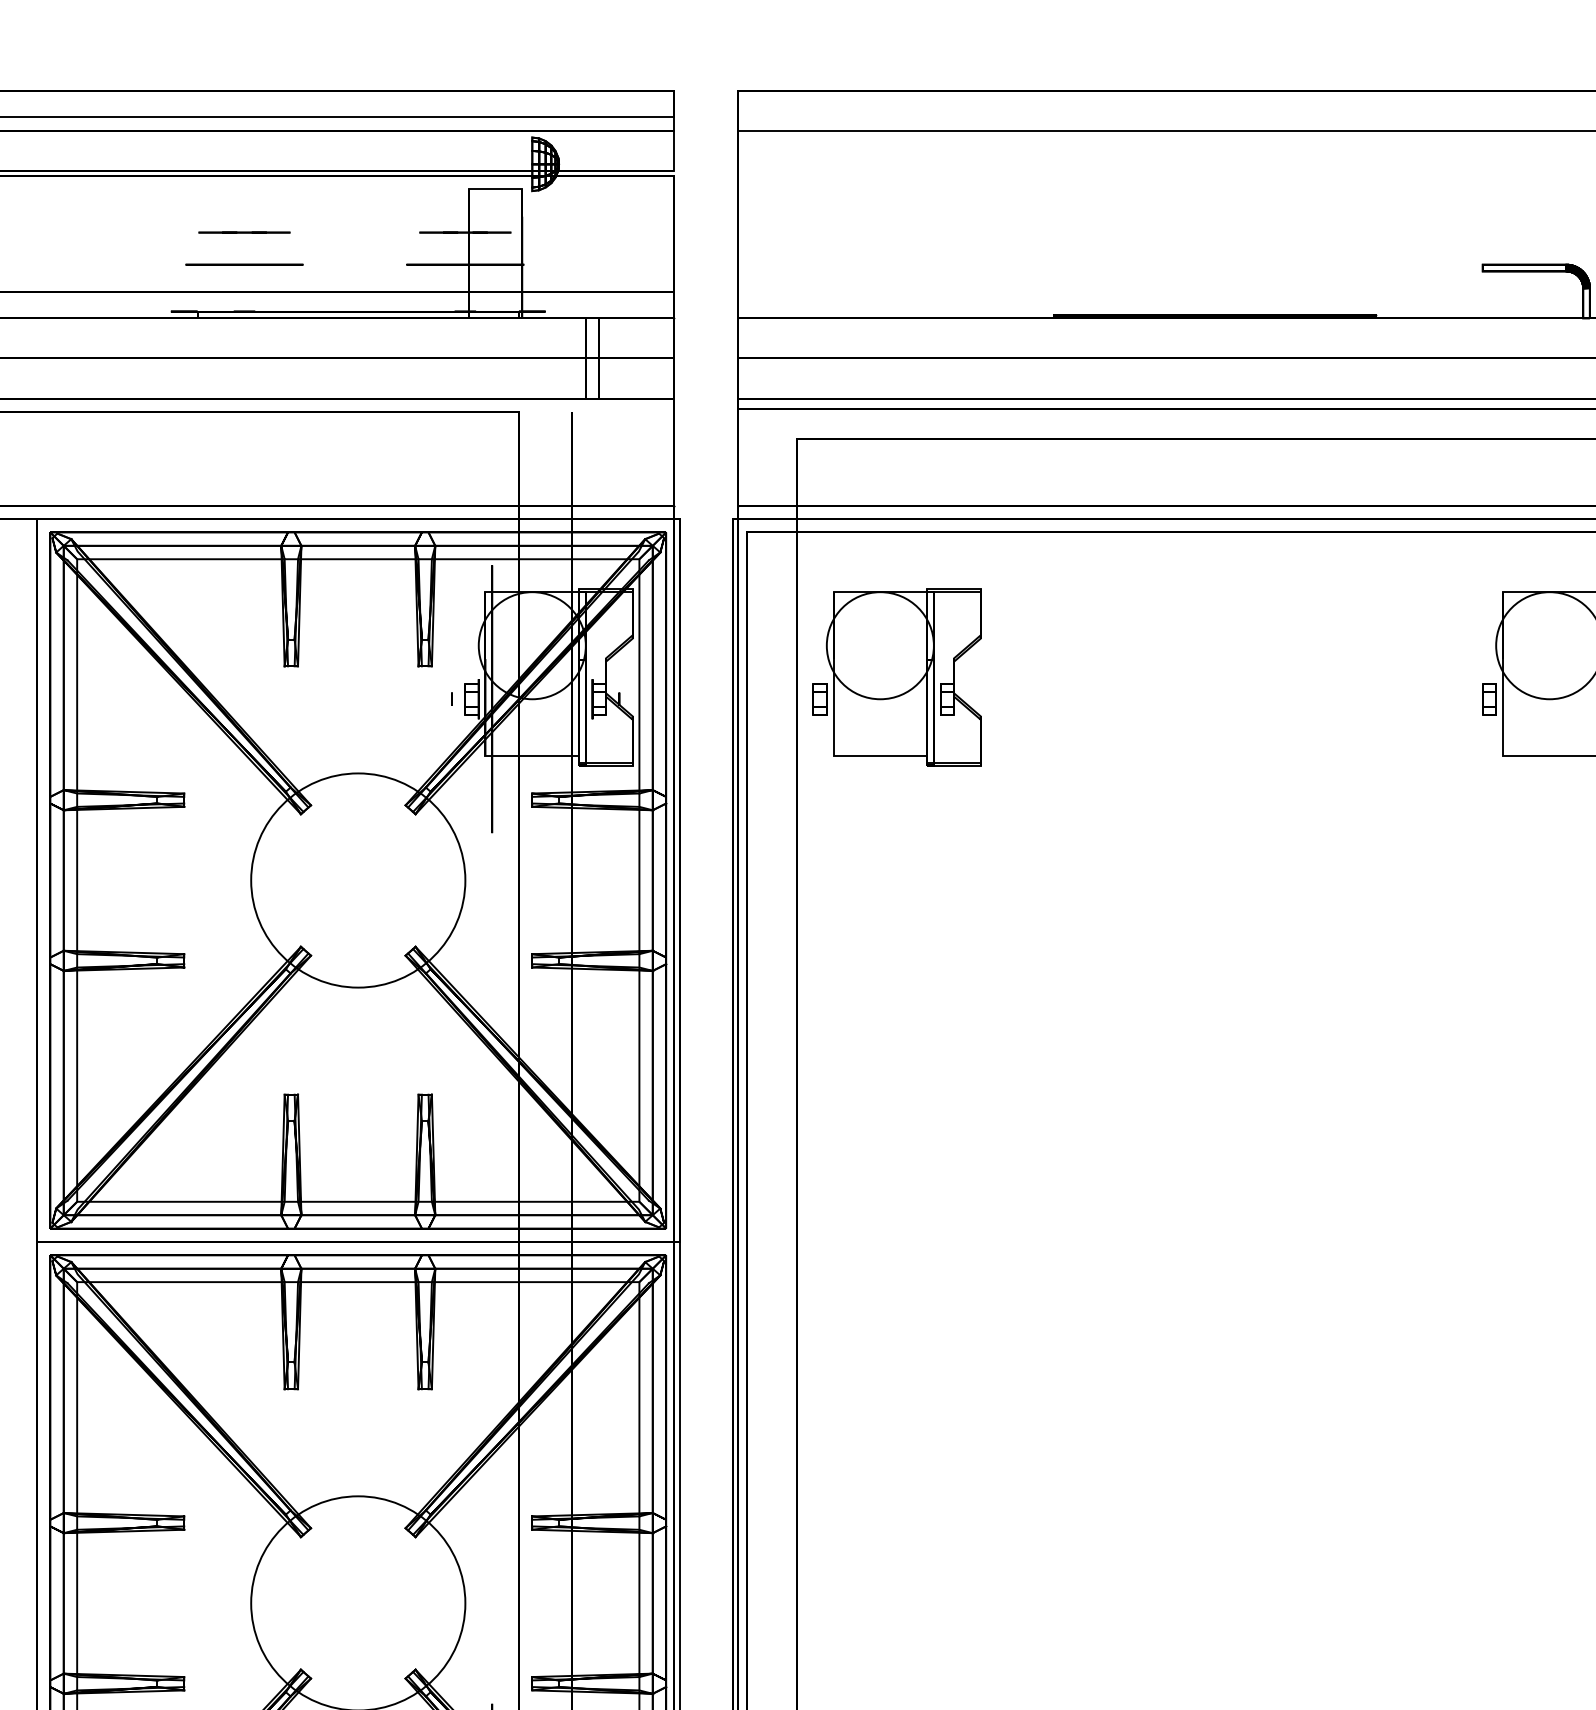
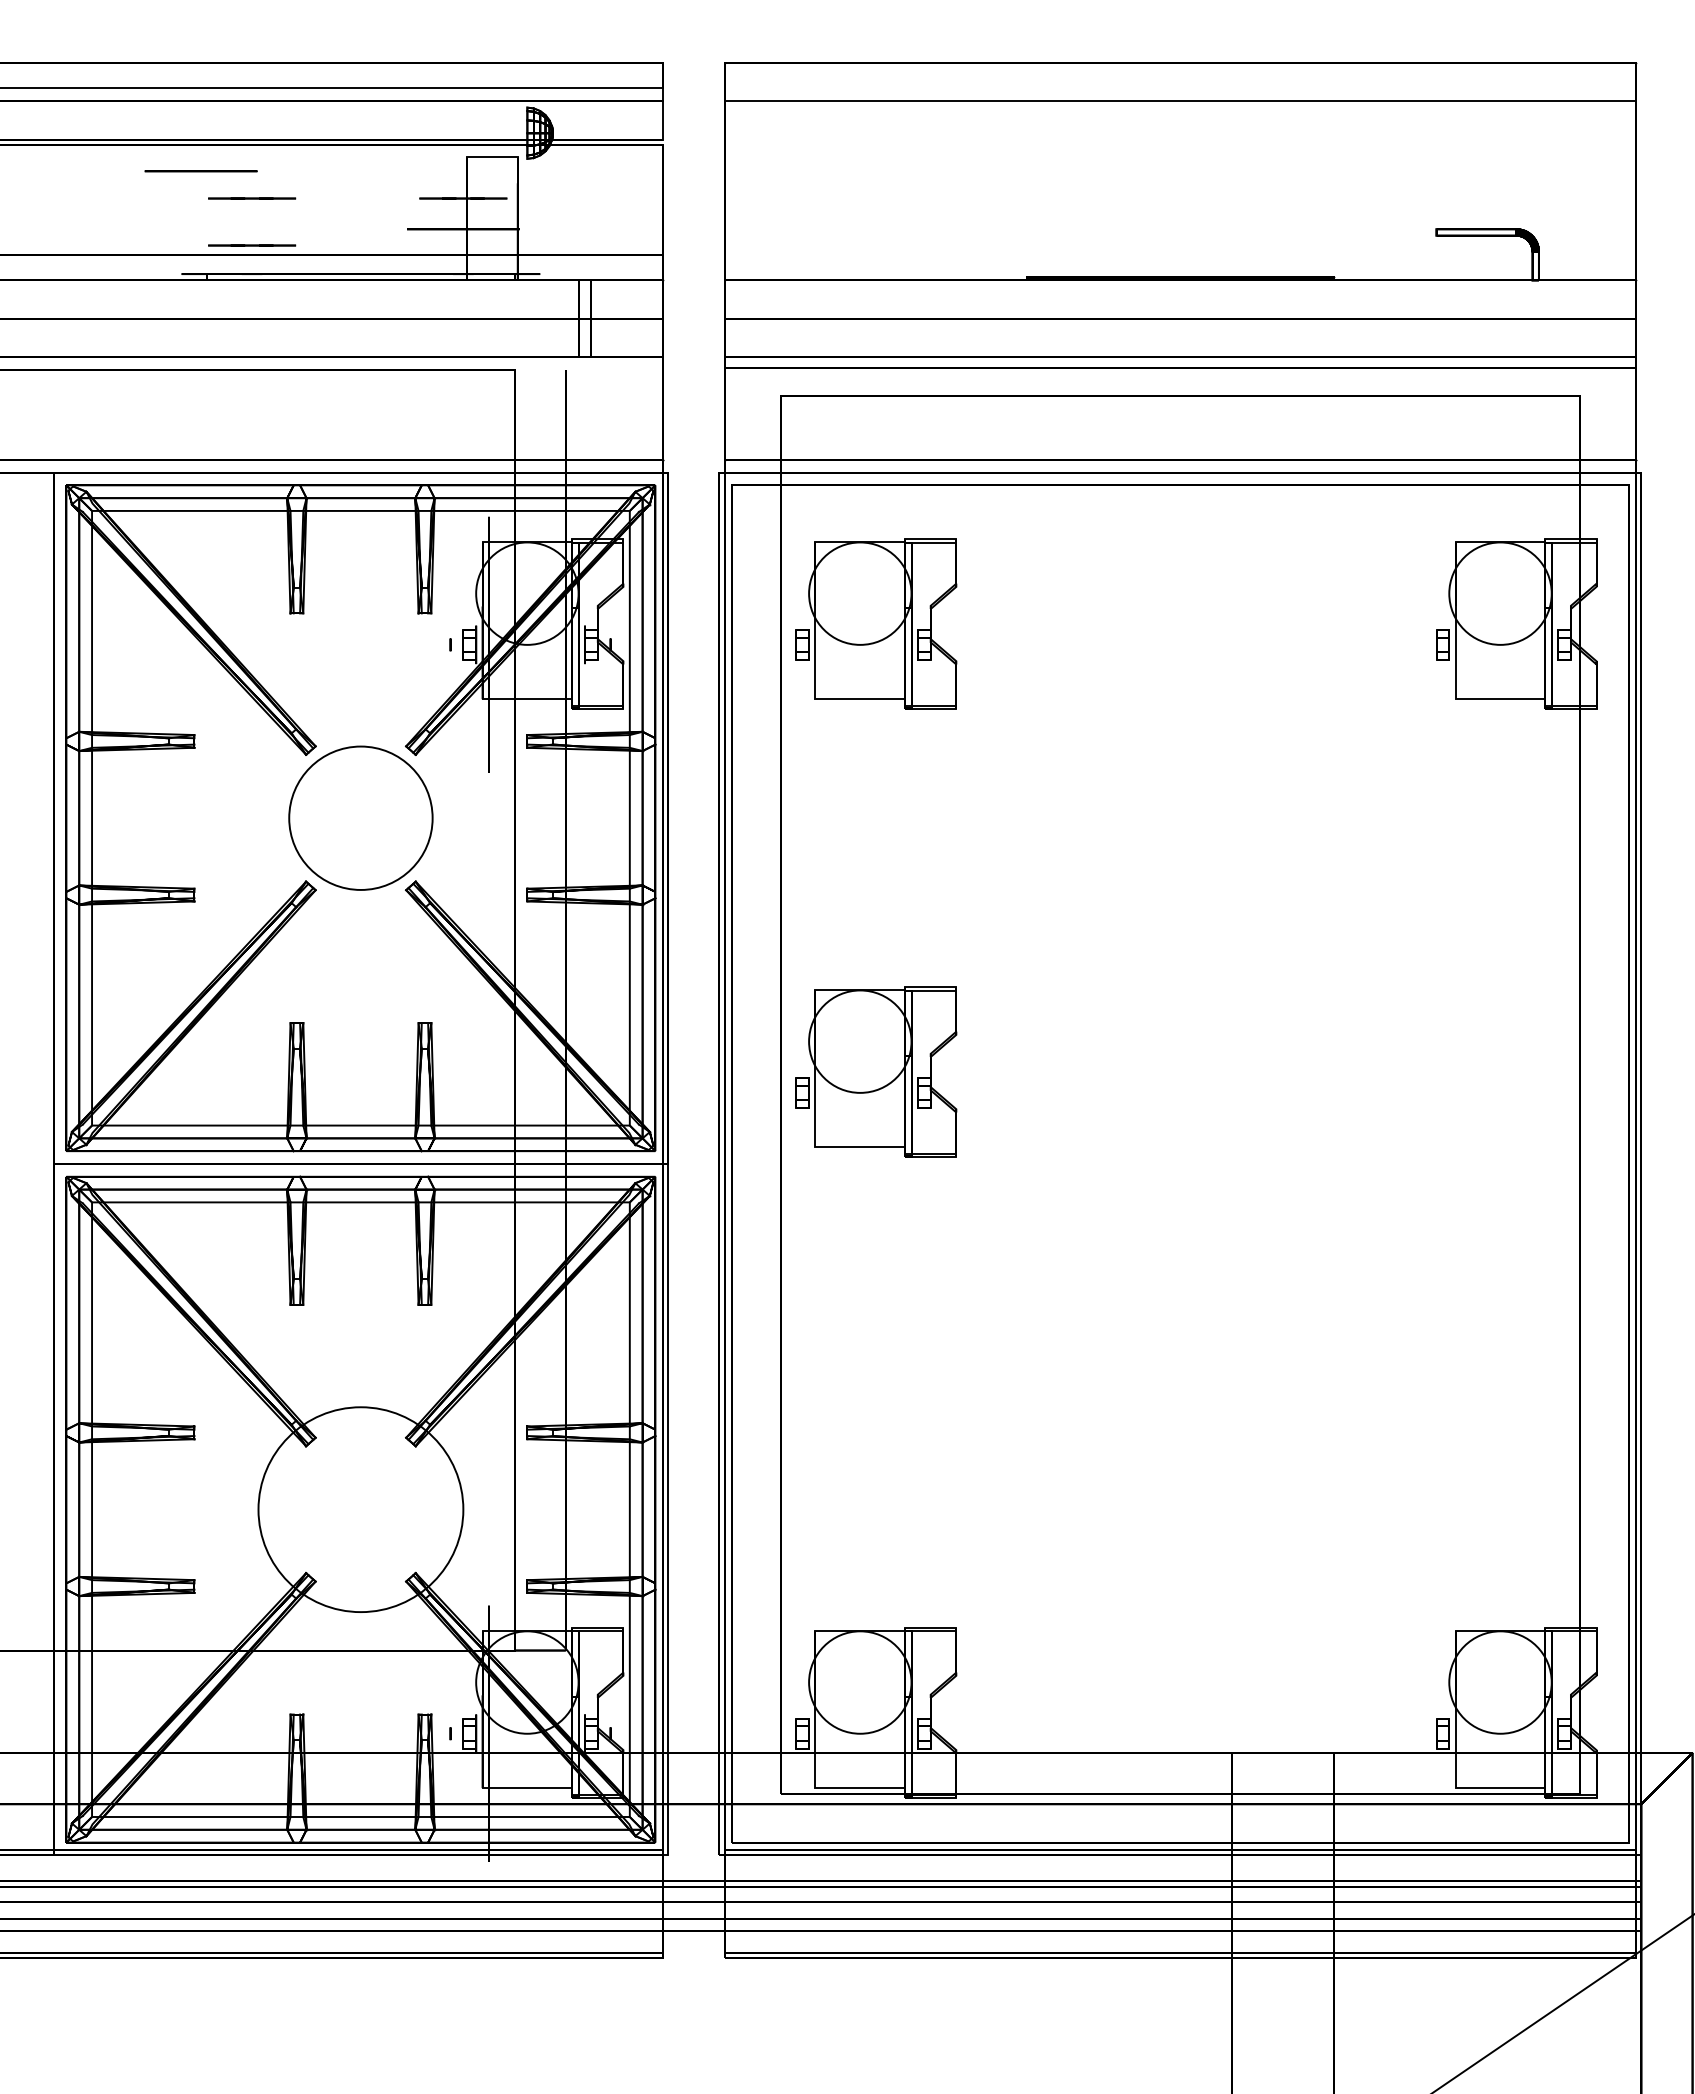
circle: (243, 264) -> (200, 171), moved
line: (244, 281) -> (252, 245), added
circle: (357, 879) -> (360, 817), size x0.7
part: (897, 1145) -> (876, 1071), added

